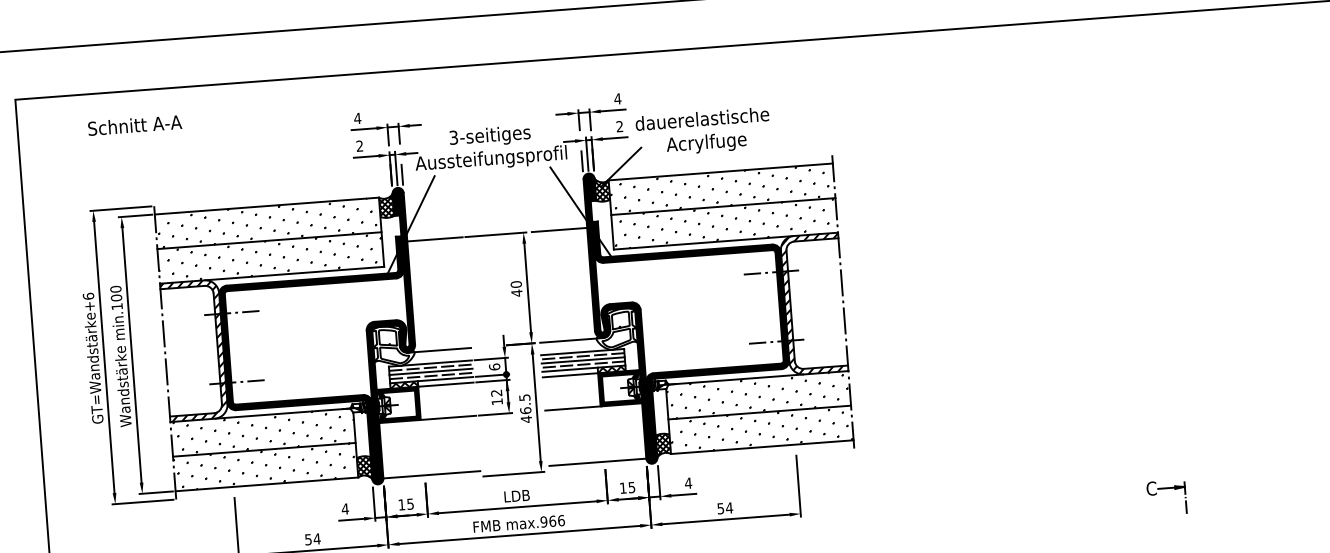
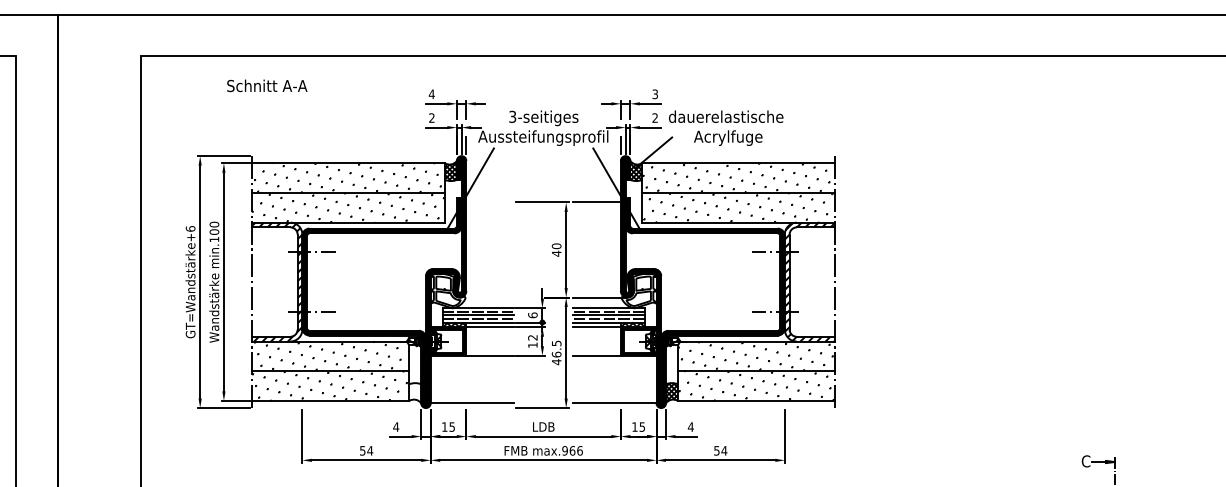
text: (618, 99) -> (655, 94), 4 -> 3
text: (135, 124) -> (267, 85), moved
line: (434, 239) -> (489, 202), removed
line: (439, 350) -> (486, 297), removed
hatch: (364, 468) -> (415, 393), removed

